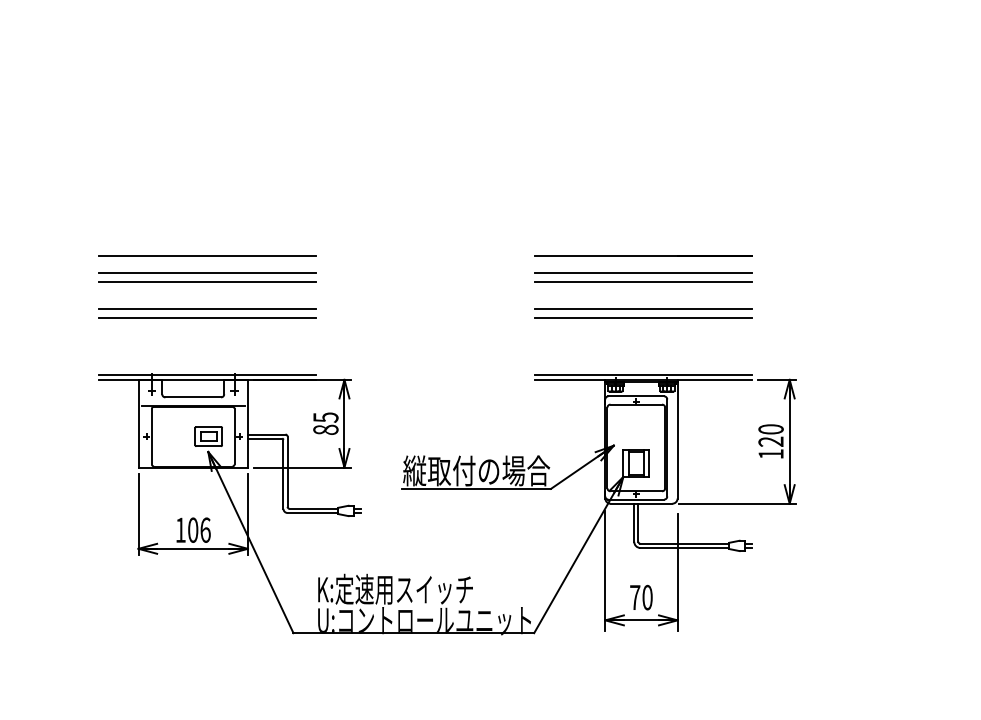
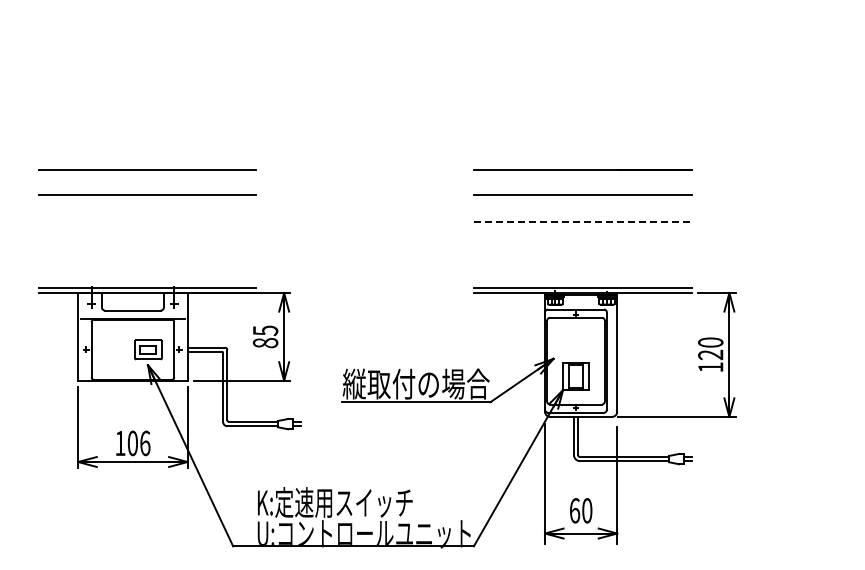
line: (206, 272) -> (146, 185), removed
line: (642, 272) -> (582, 185), removed
line: (206, 308) -> (146, 221), removed
line: (643, 308) -> (583, 221), solid -> dashed
line: (206, 317) -> (146, 230), removed
line: (642, 317) -> (582, 230), removed
text: (635, 597) -> (575, 510), 70 -> 60

